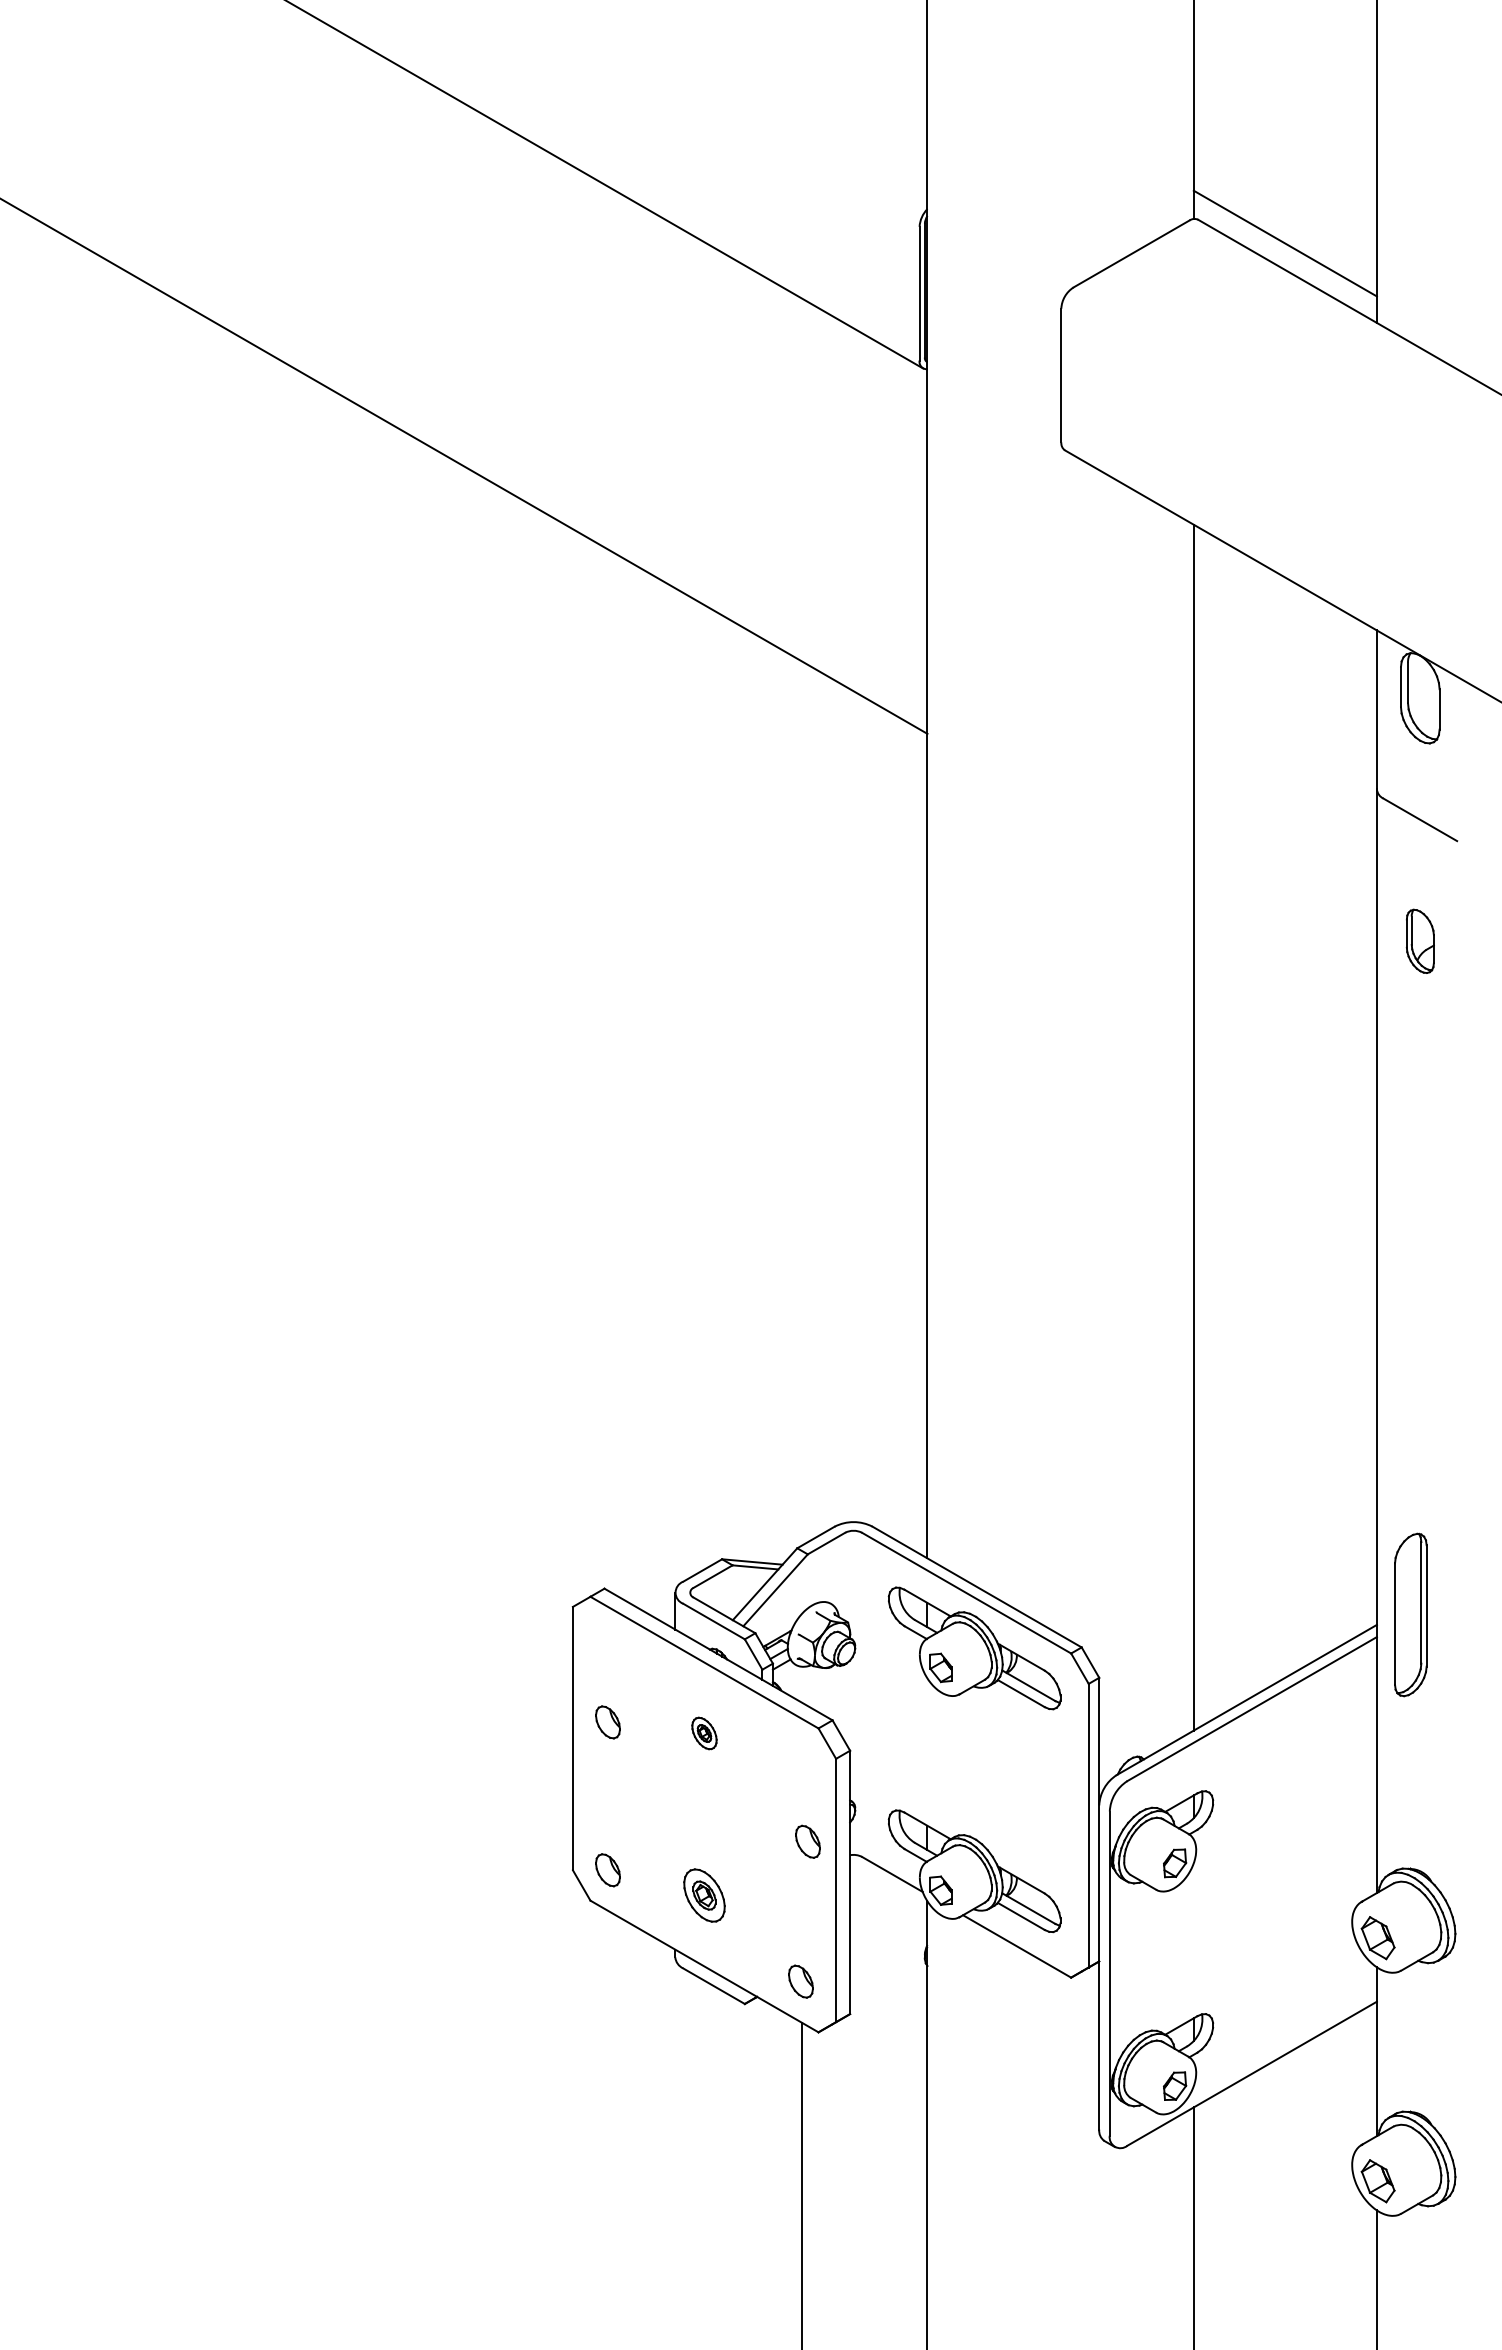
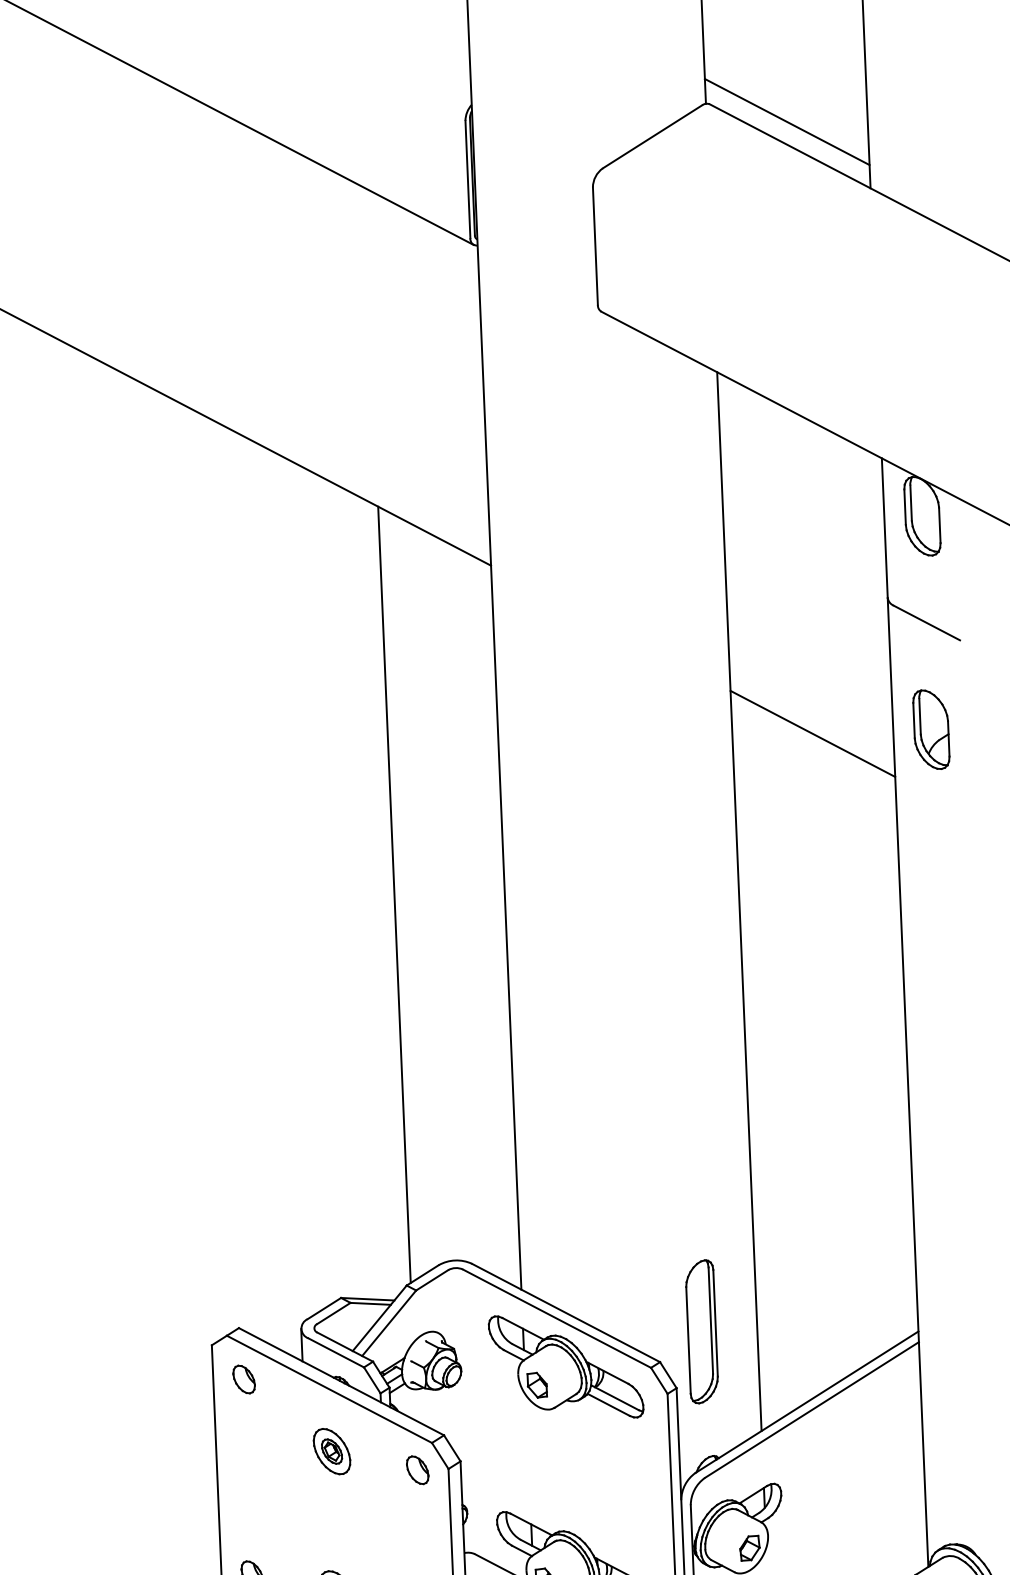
line: (1284, 940) -> (812, 733), added
part: (1420, 941) -> (931, 729), size x1.43
line: (801, 1103) -> (394, 894), added
part: (1410, 1614) -> (701, 1331), moved
part: (607, 1722) -> (243, 1379), moved
part: (704, 1733) -> (332, 1451), size x1.67
part: (807, 1841) -> (417, 1470), moved

